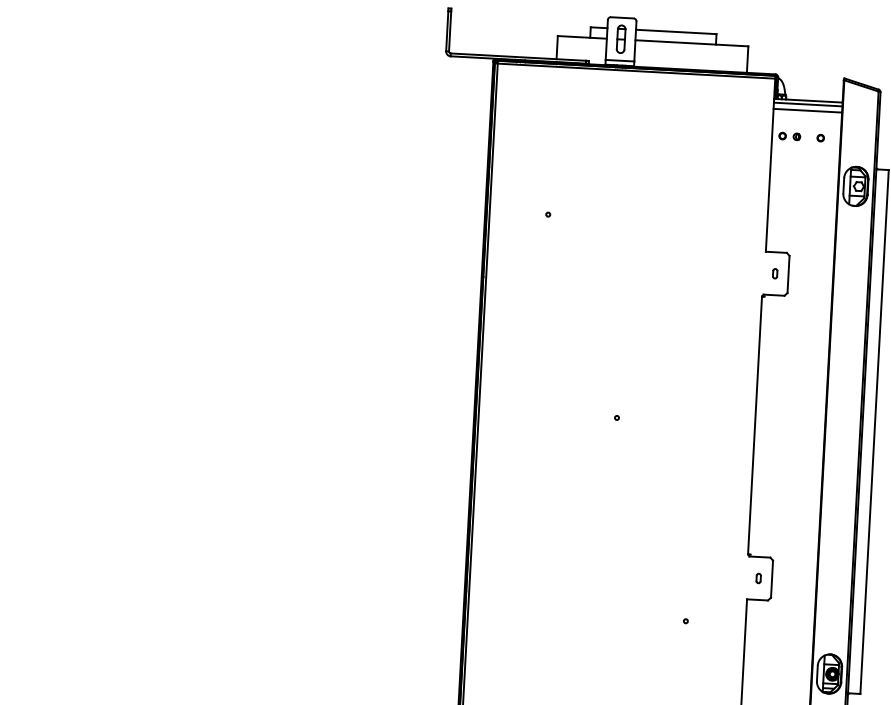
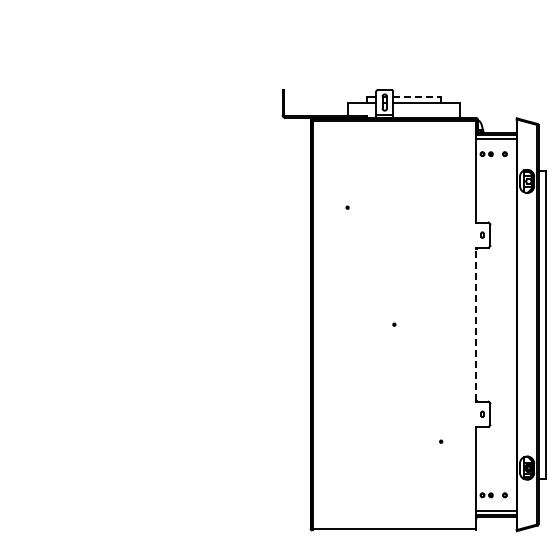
line: (675, 31) -> (416, 96), solid -> dashed
line: (754, 425) -> (475, 324), solid -> dashed

